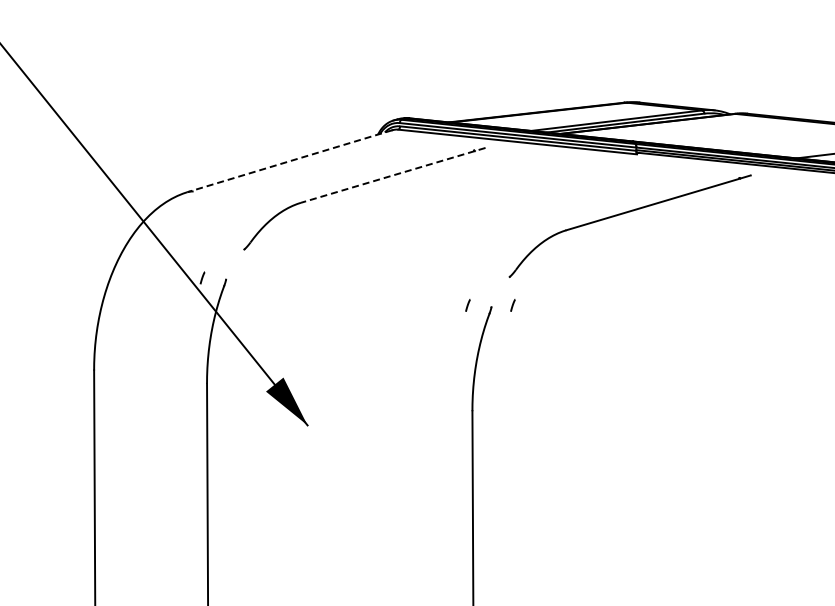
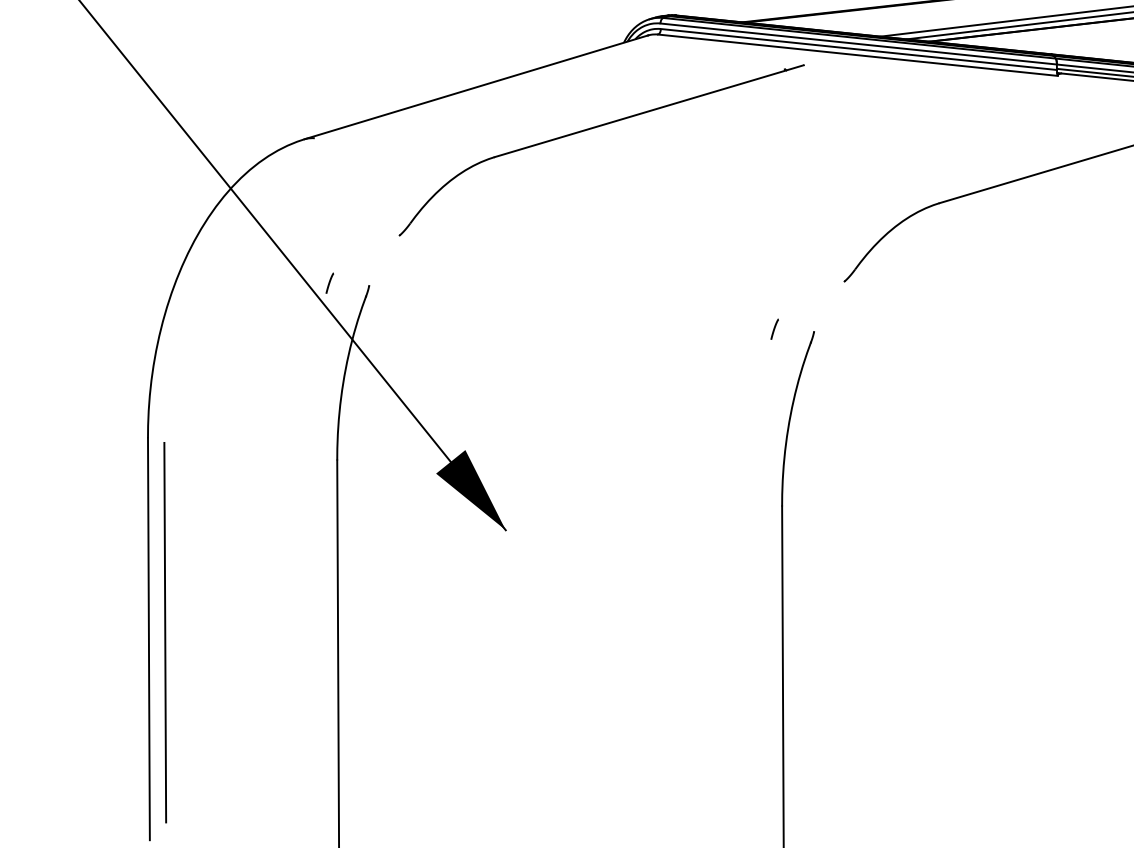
line: (289, 161) -> (475, 87), dashed -> solid
line: (392, 175) -> (648, 111), dashed -> solid
curve: (512, 305) -> (849, 329), removed
line: (103, 486) -> (163, 632), added

